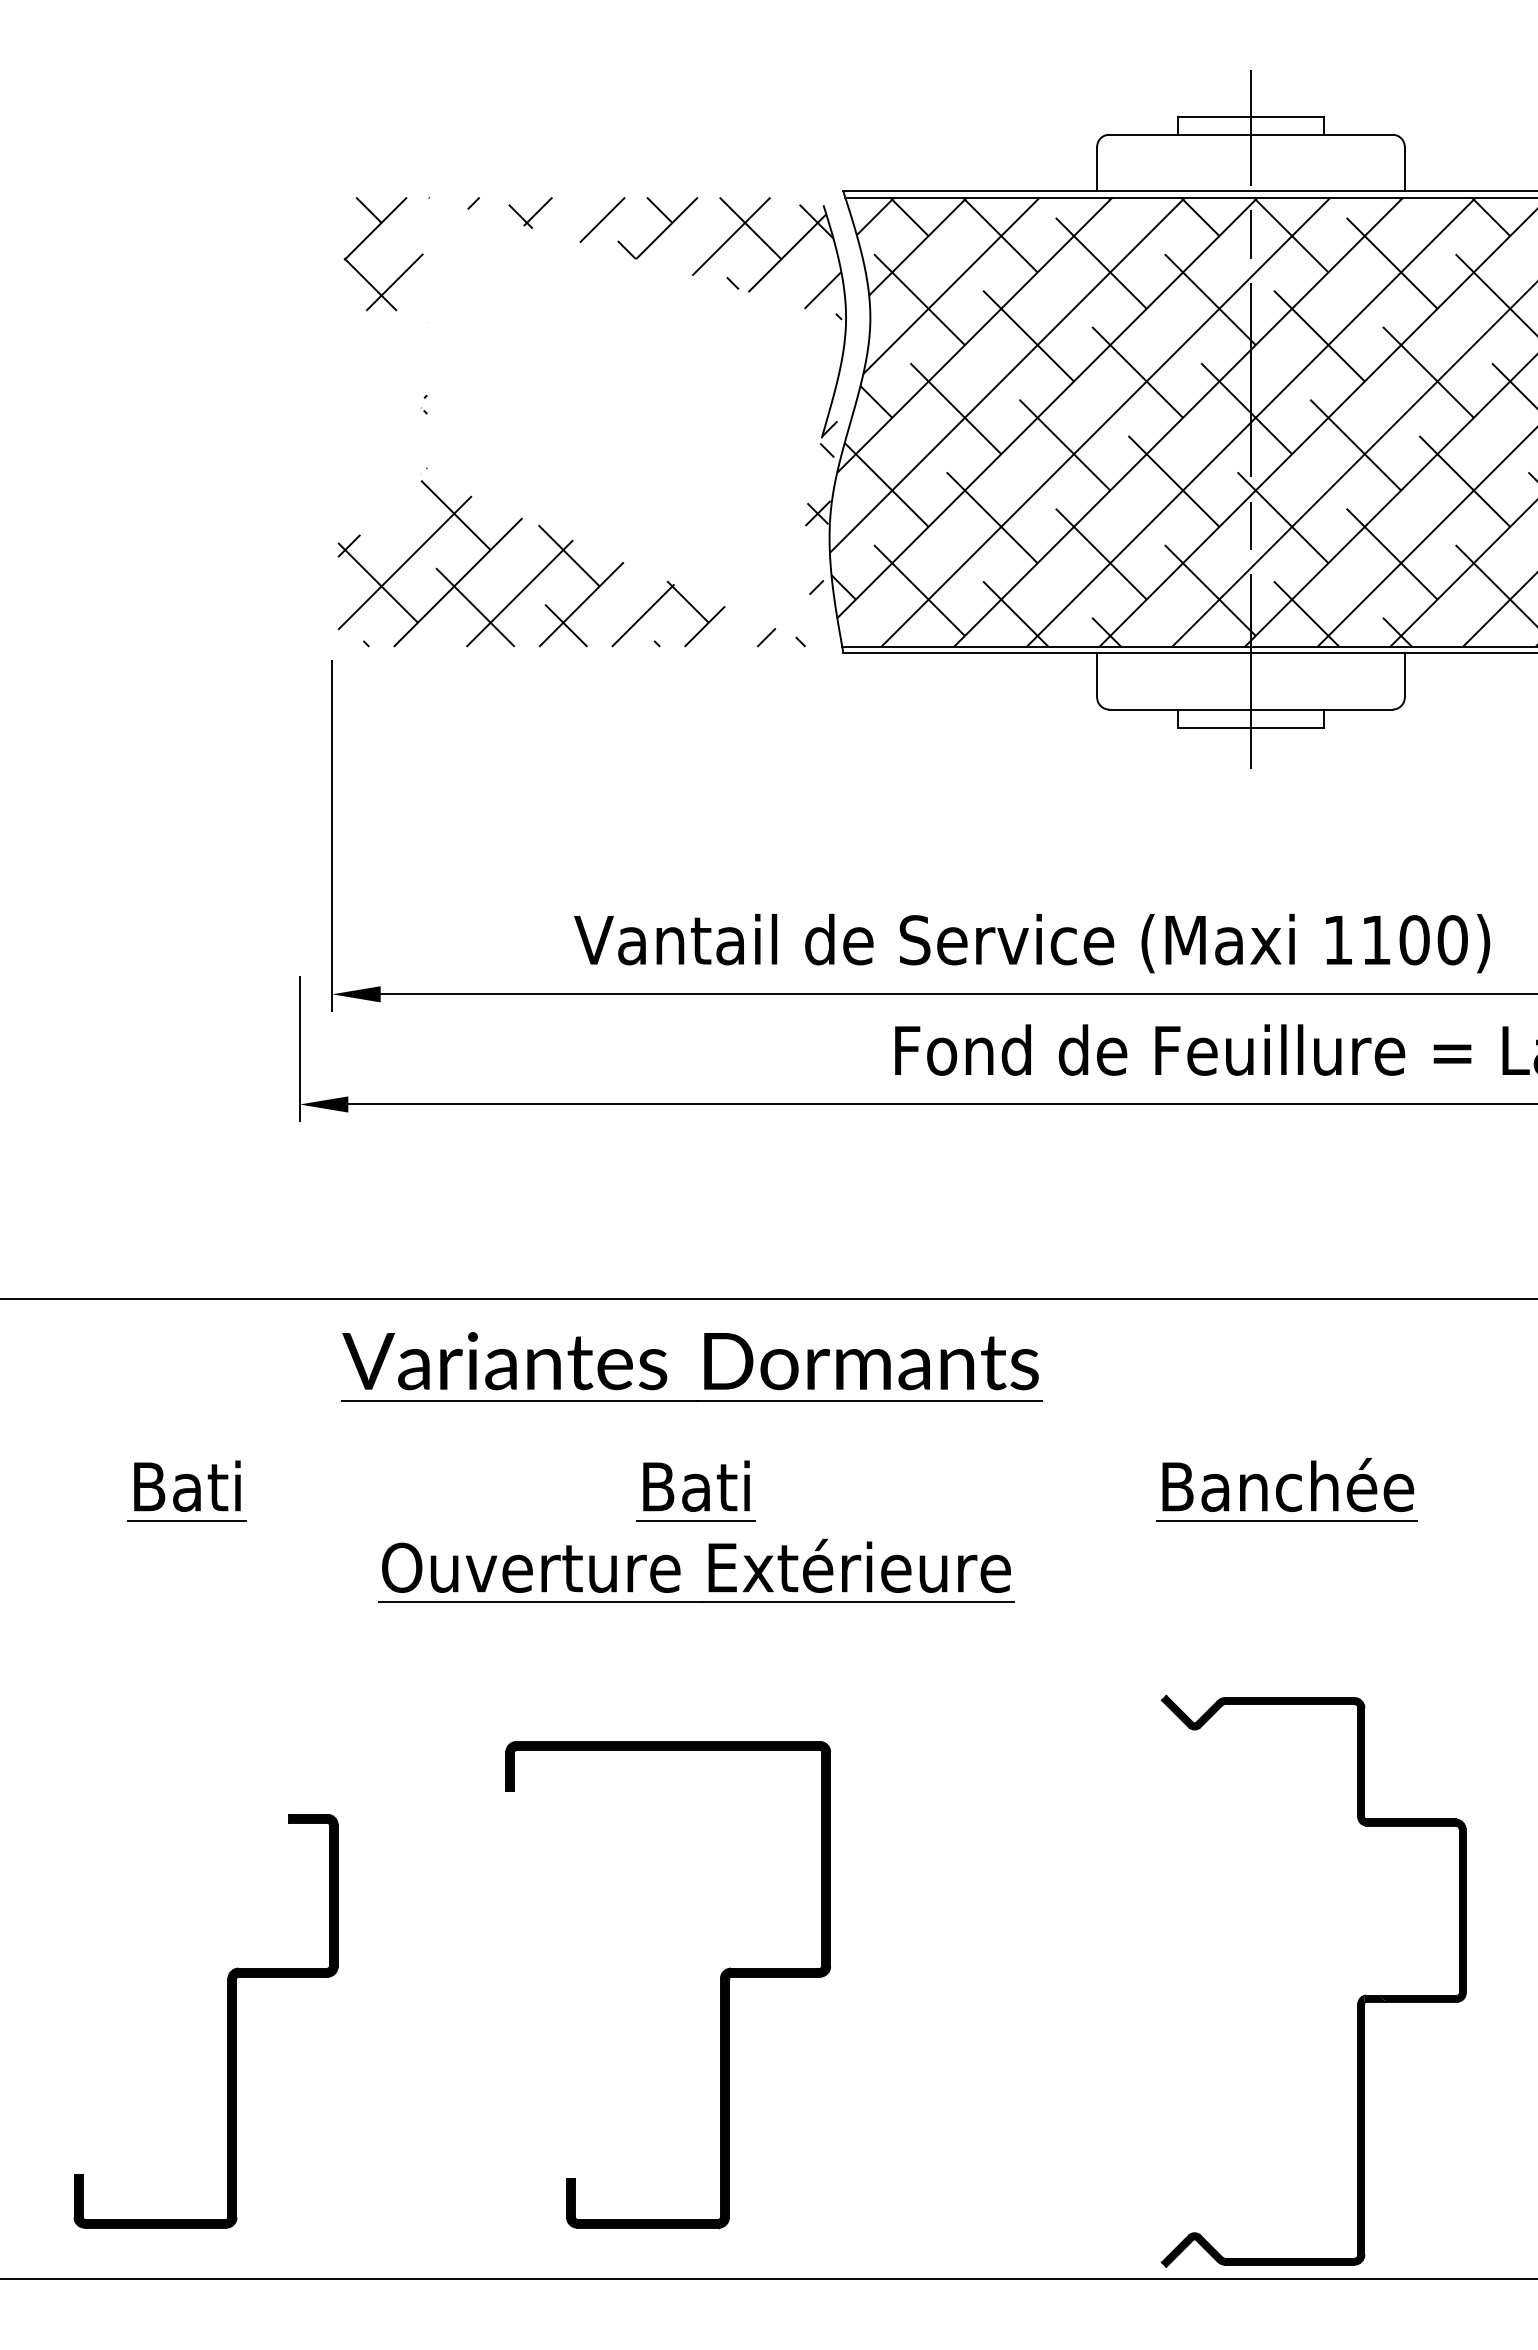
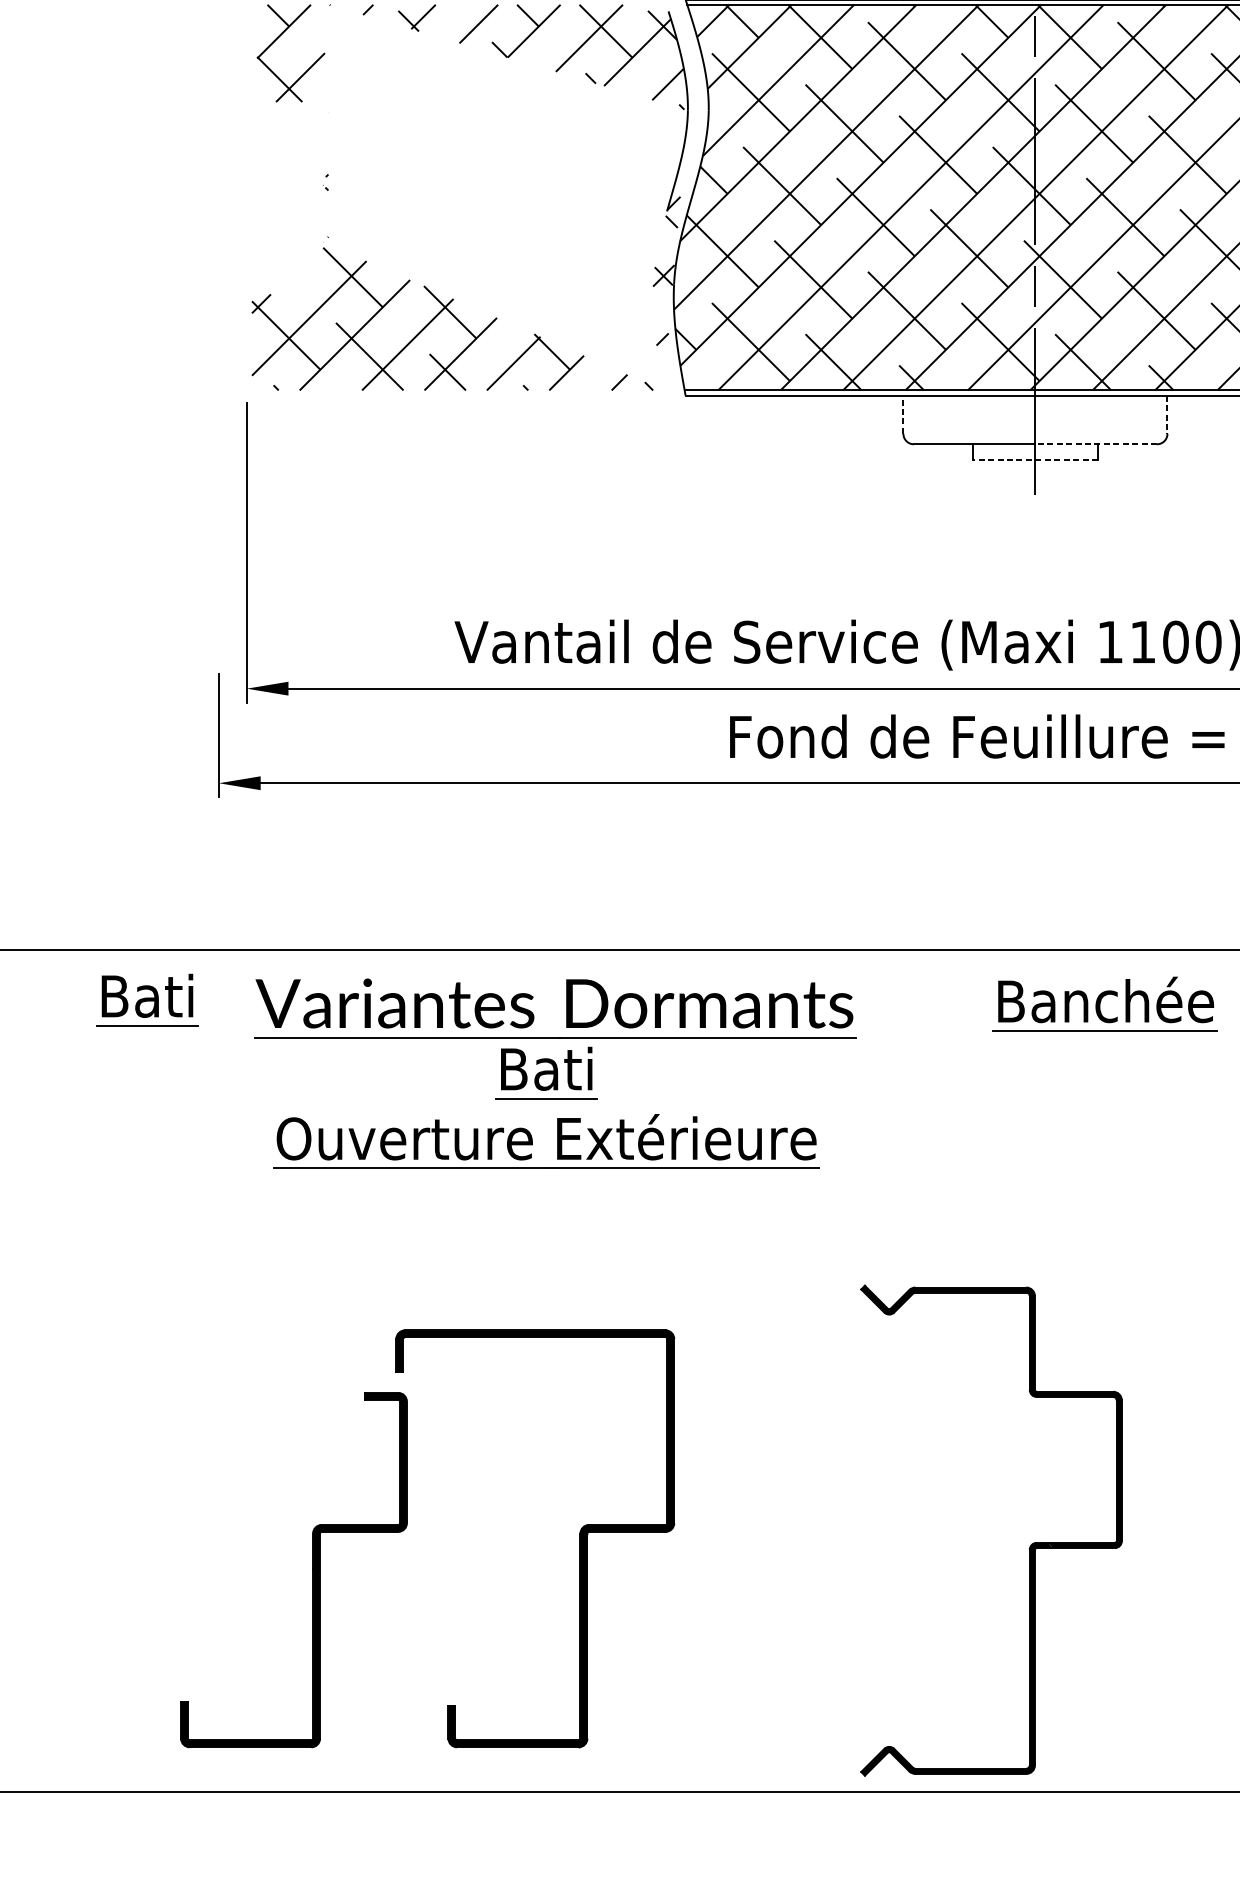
line: (1097, 674) -> (903, 414), solid -> dashed
line: (1404, 675) -> (1167, 415), solid -> dashed
line: (1321, 709) -> (1095, 444), solid -> dashed
line: (1250, 727) -> (1035, 459), solid -> dashed
part: (1286, 1489) -> (1104, 1003), moved
part: (186, 1490) -> (146, 999), moved
part: (696, 1521) -> (546, 1099), moved
part: (1357, 2001) -> (1029, 1547), moved
part: (227, 2021) -> (312, 1570), moved

